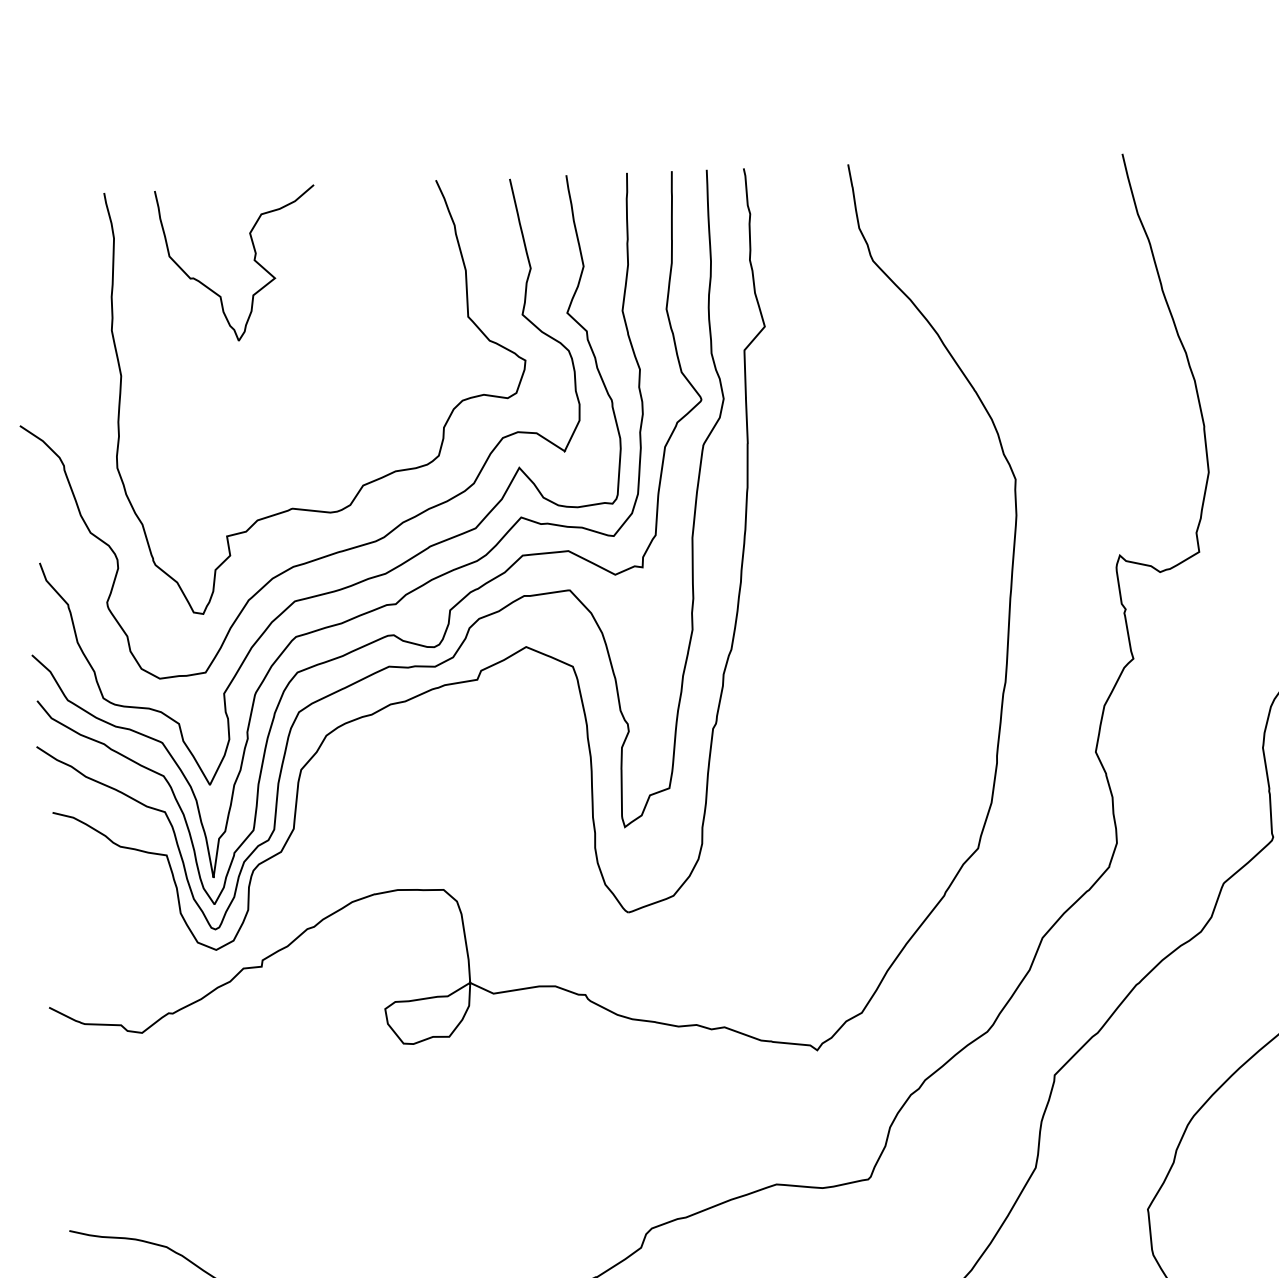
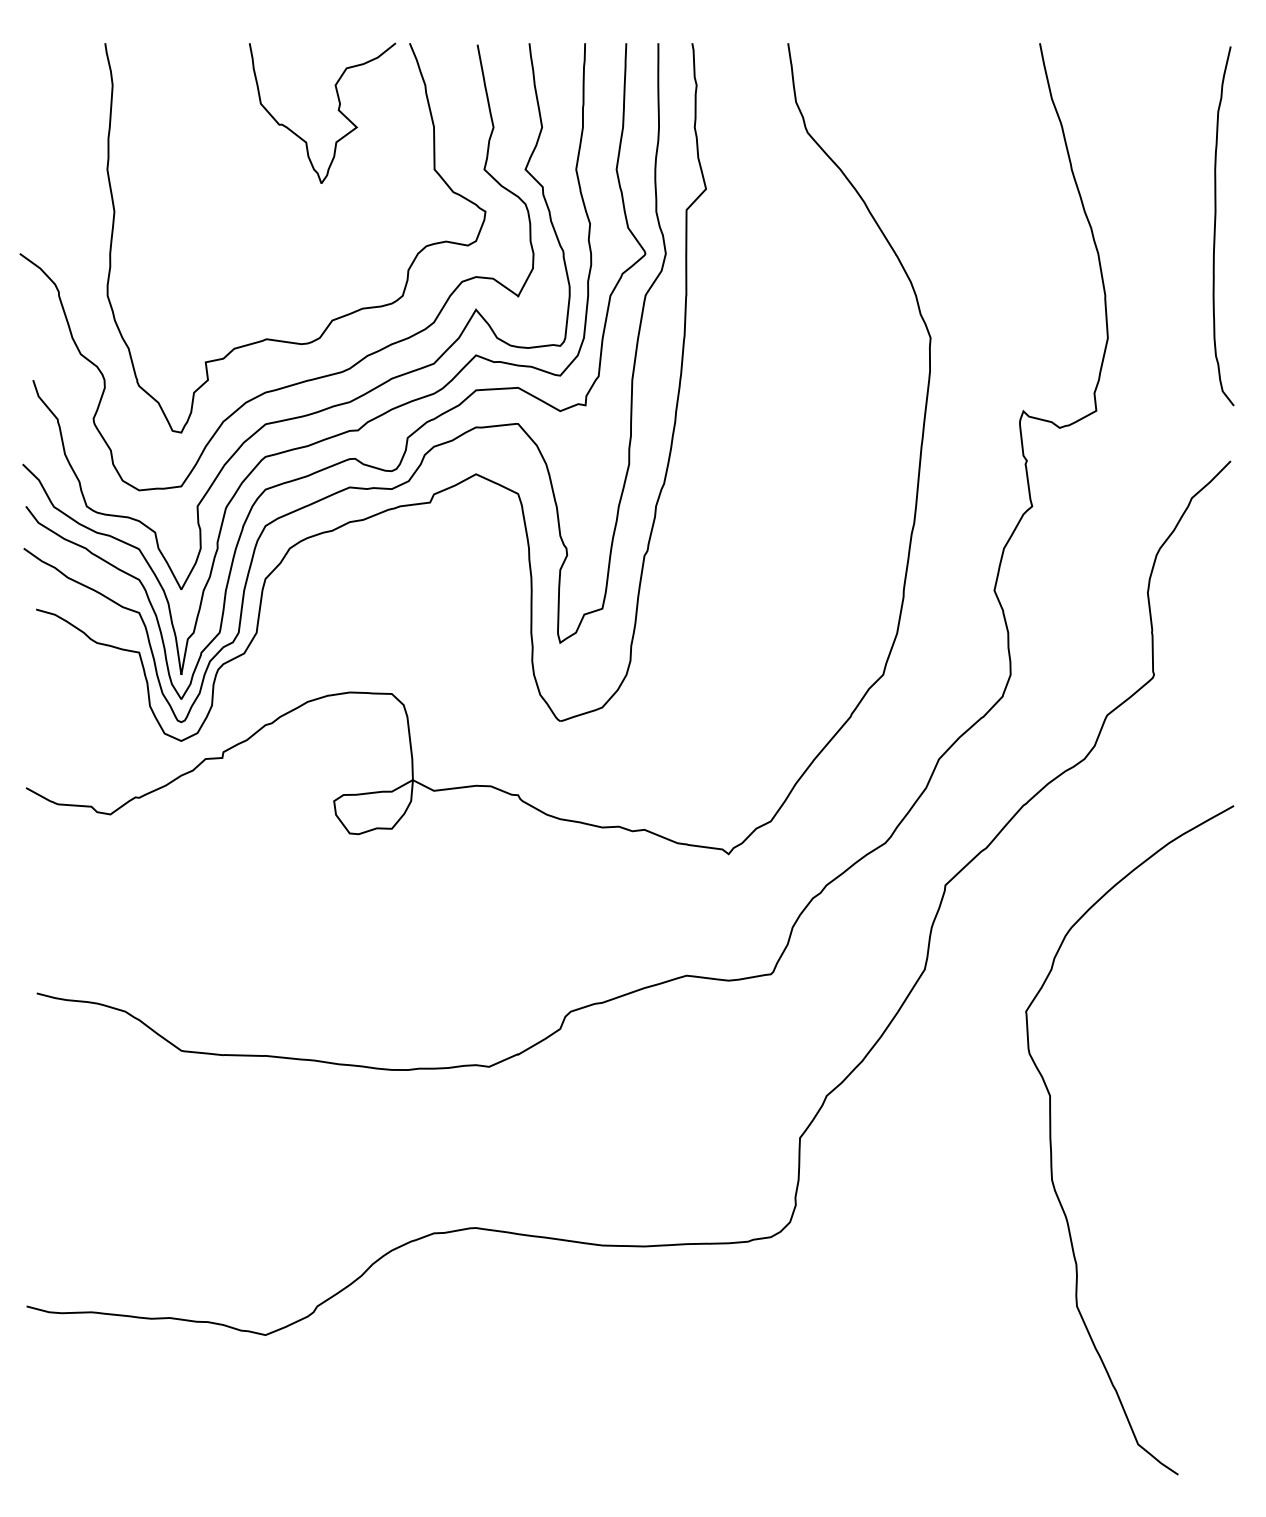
curve: (253, 260) -> (337, 110), moved

